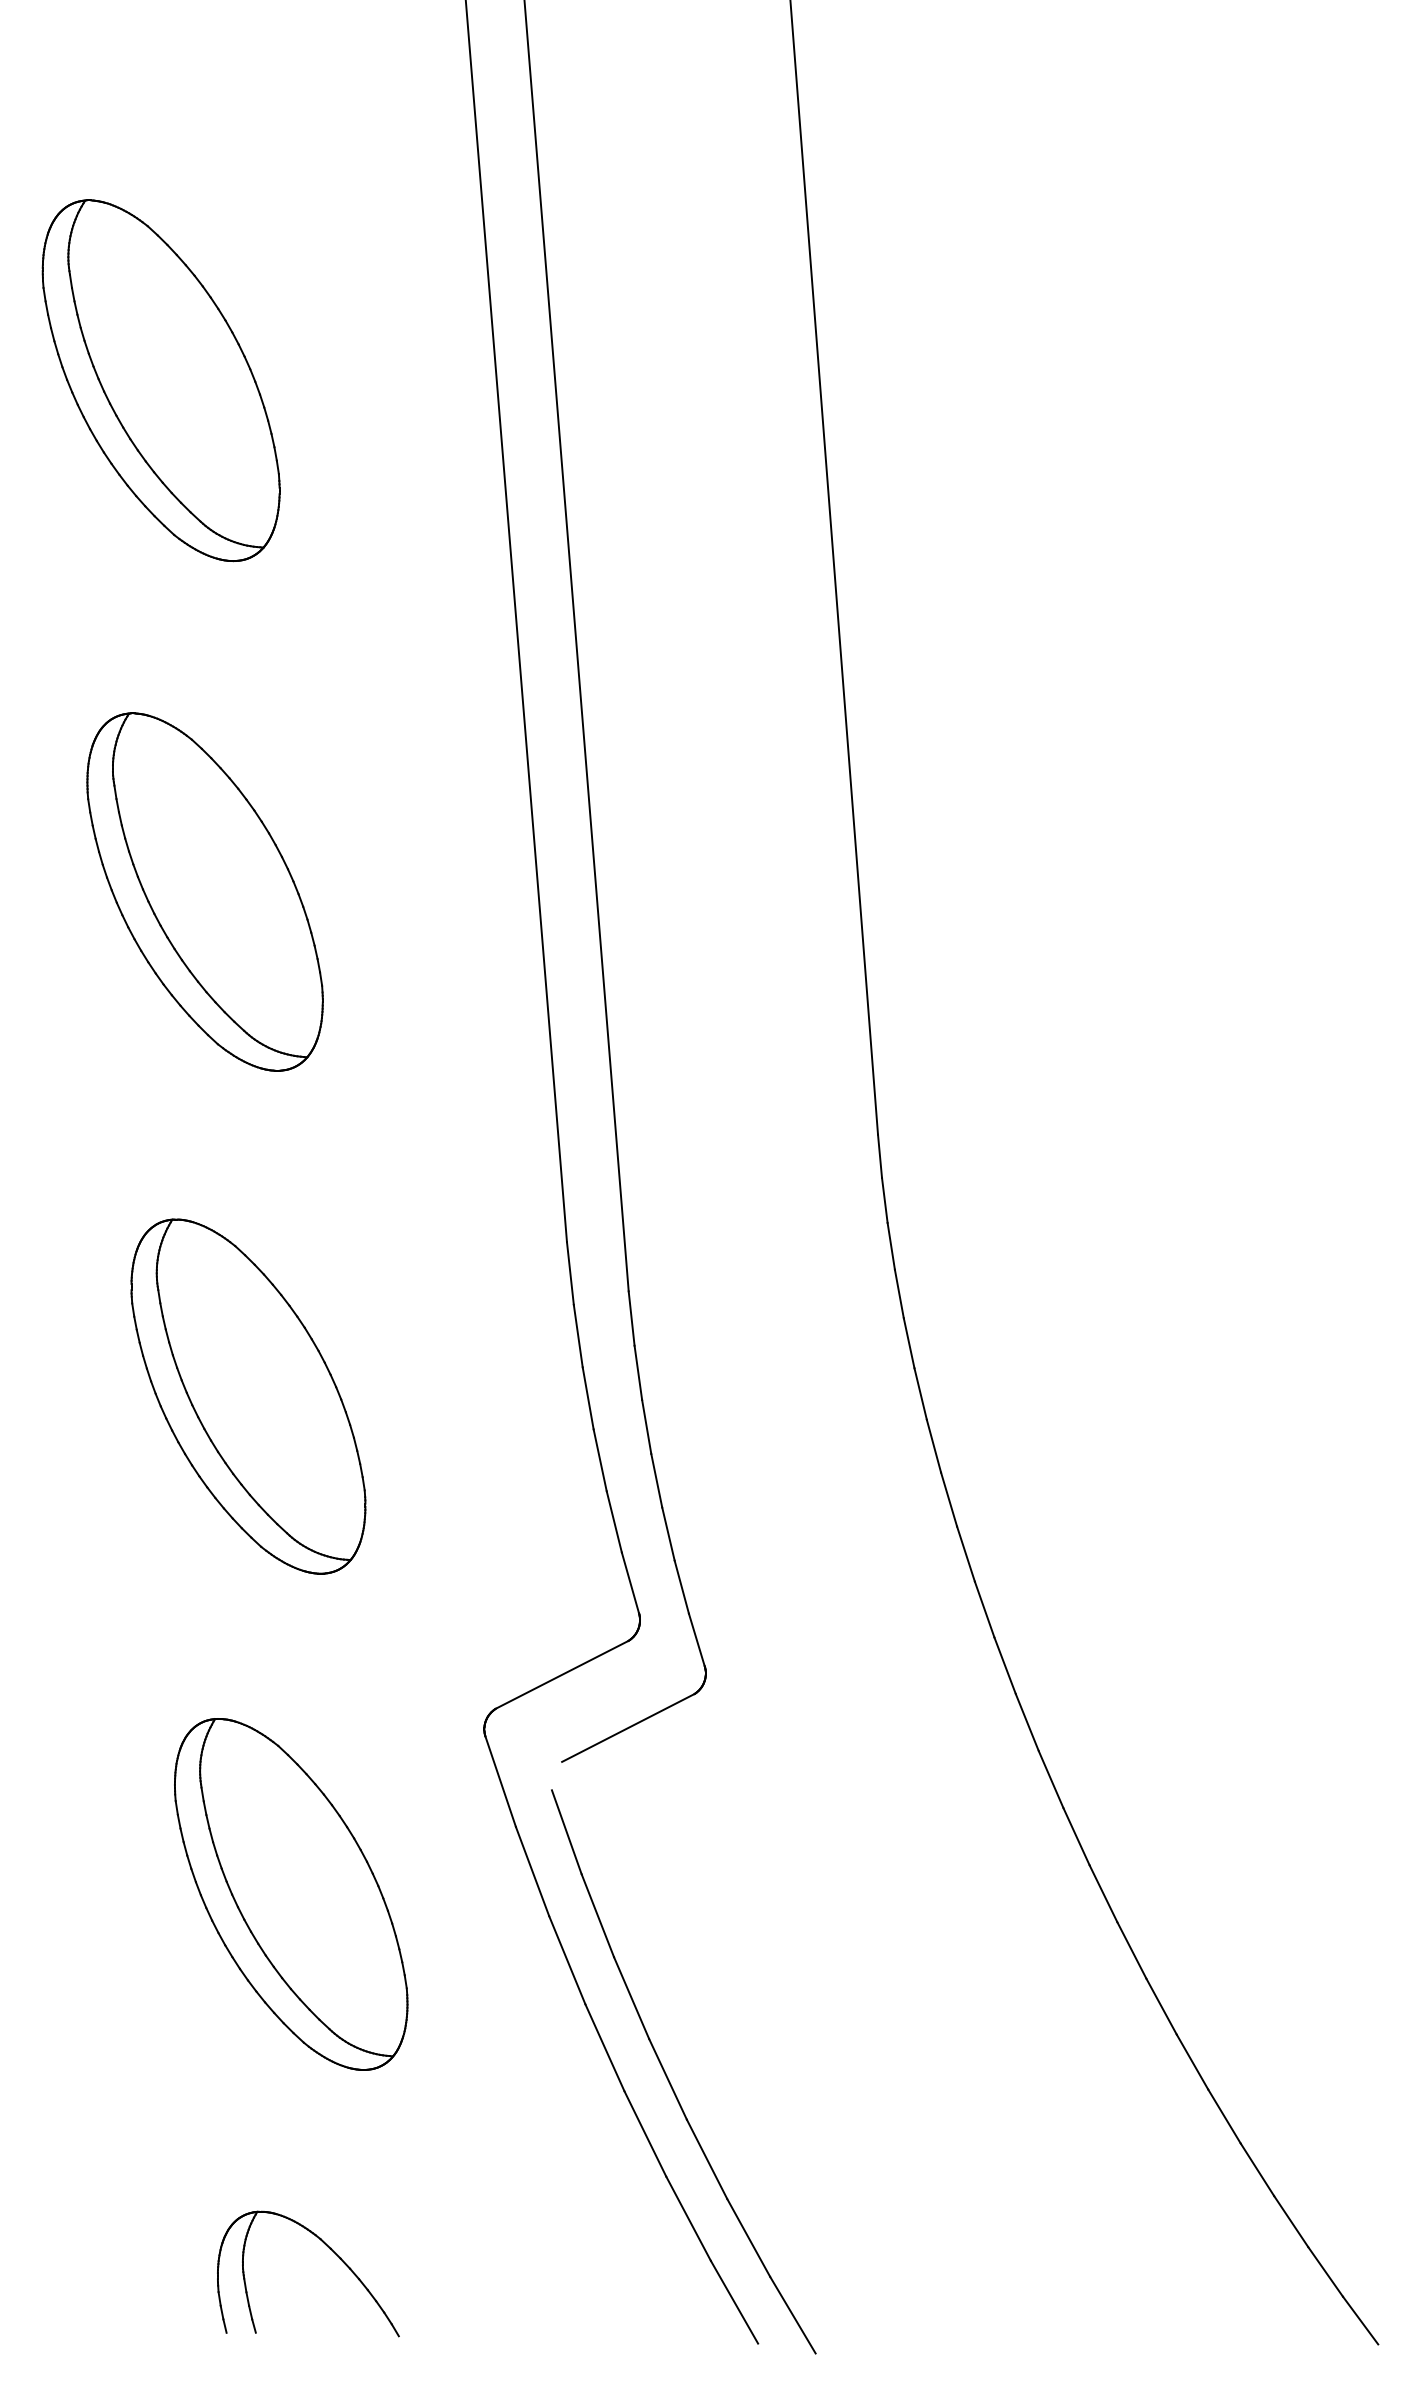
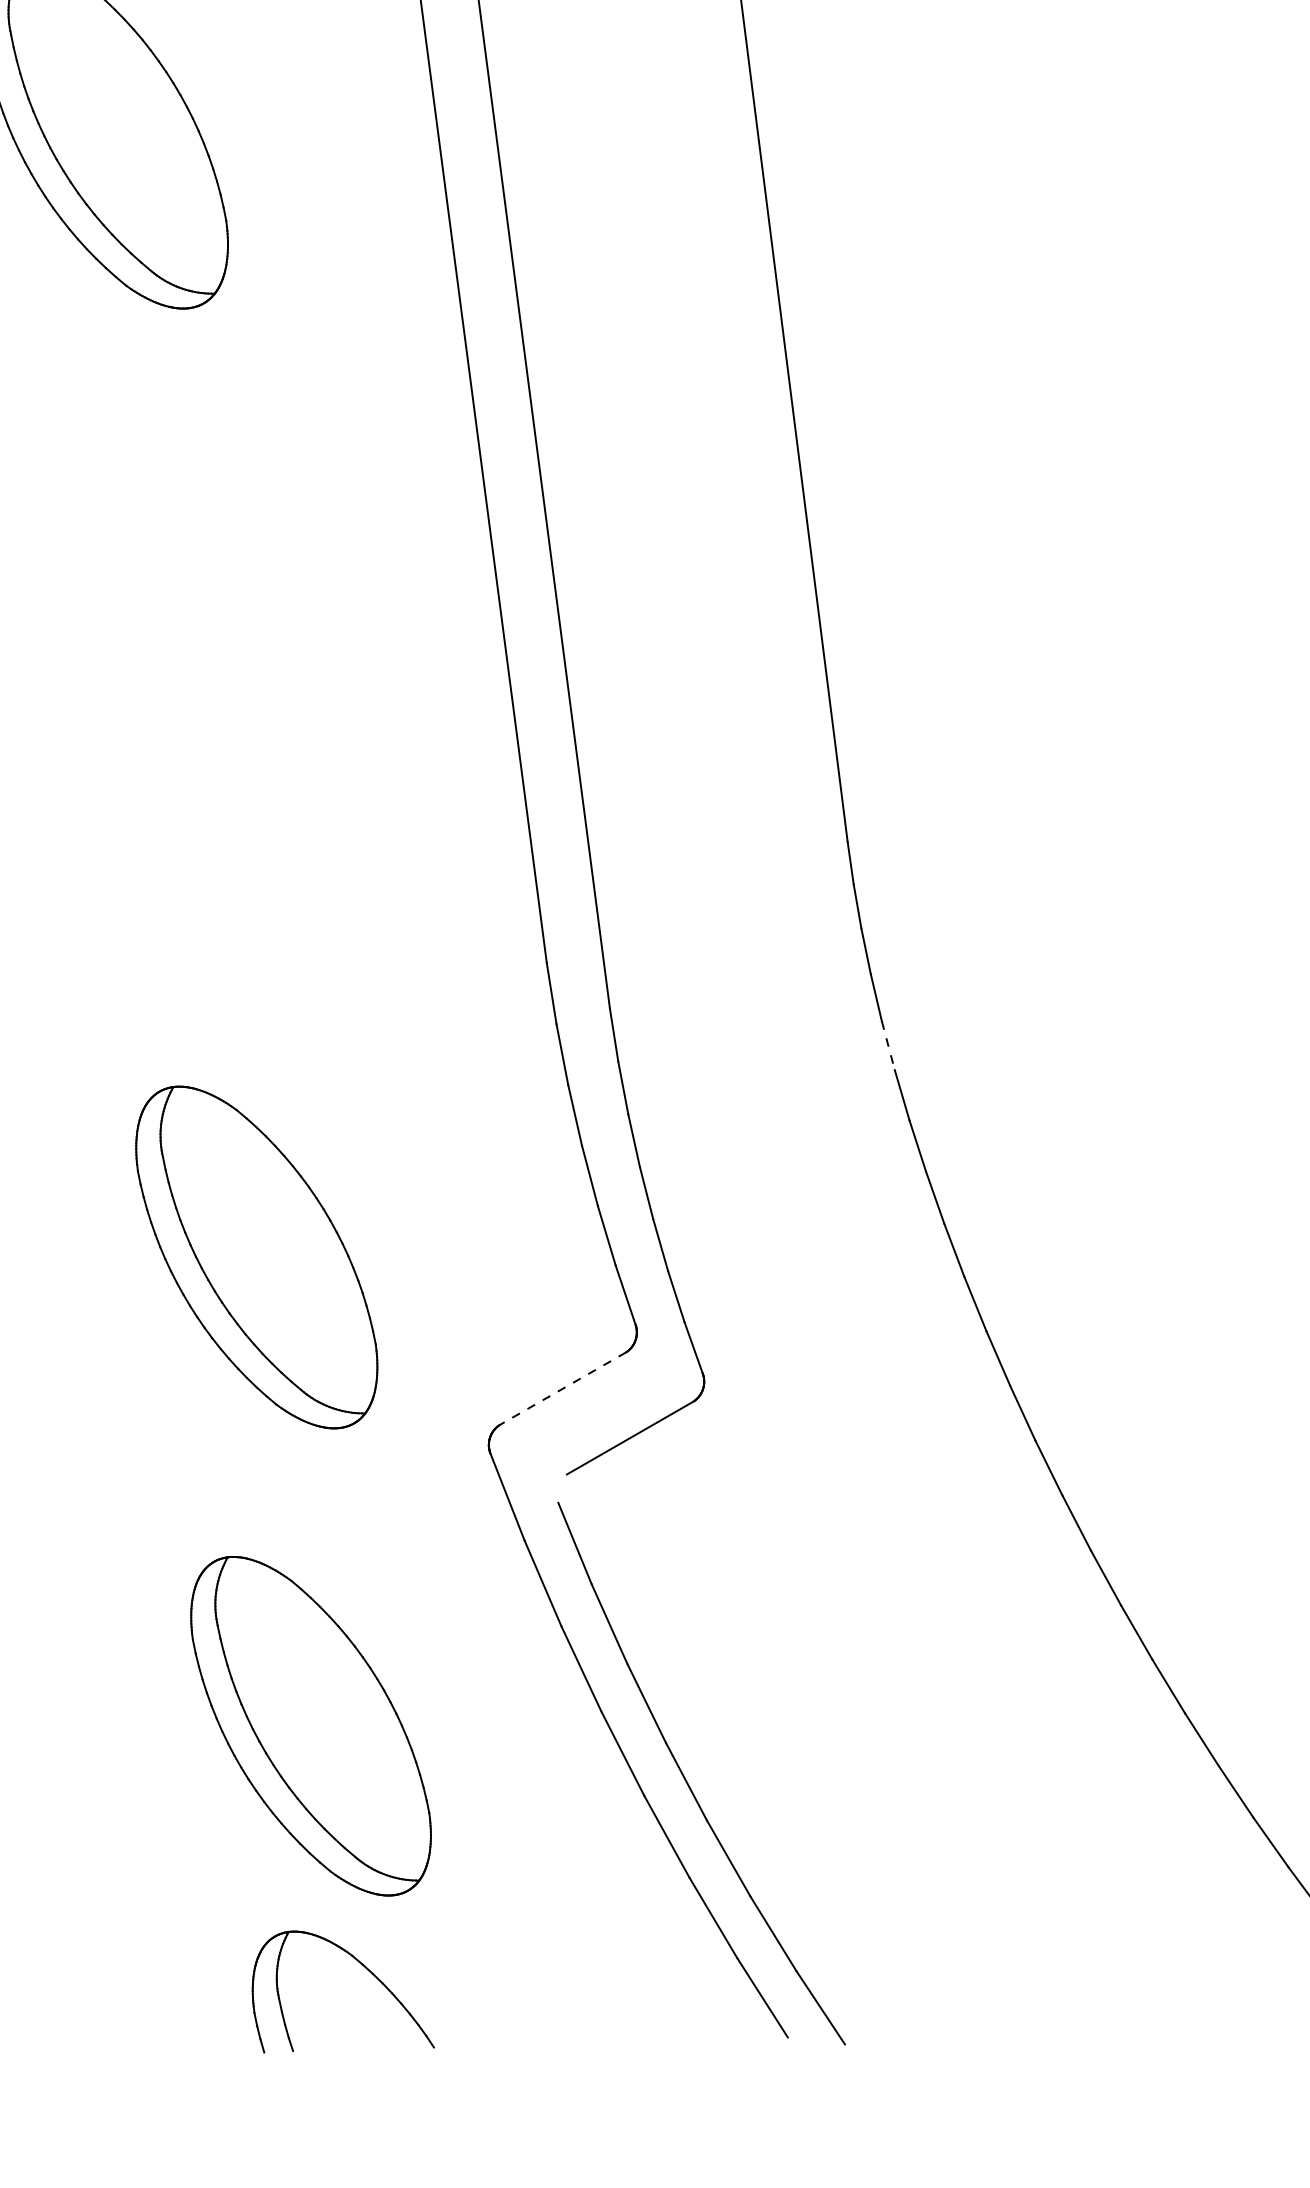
part: (204, 891) -> (173, 635), removed
line: (909, 1343) -> (888, 1045), solid -> dashed
part: (248, 1396) -> (256, 1257), moved
line: (561, 1675) -> (562, 1389), solid -> dashed
part: (291, 1894) -> (311, 1726), moved

